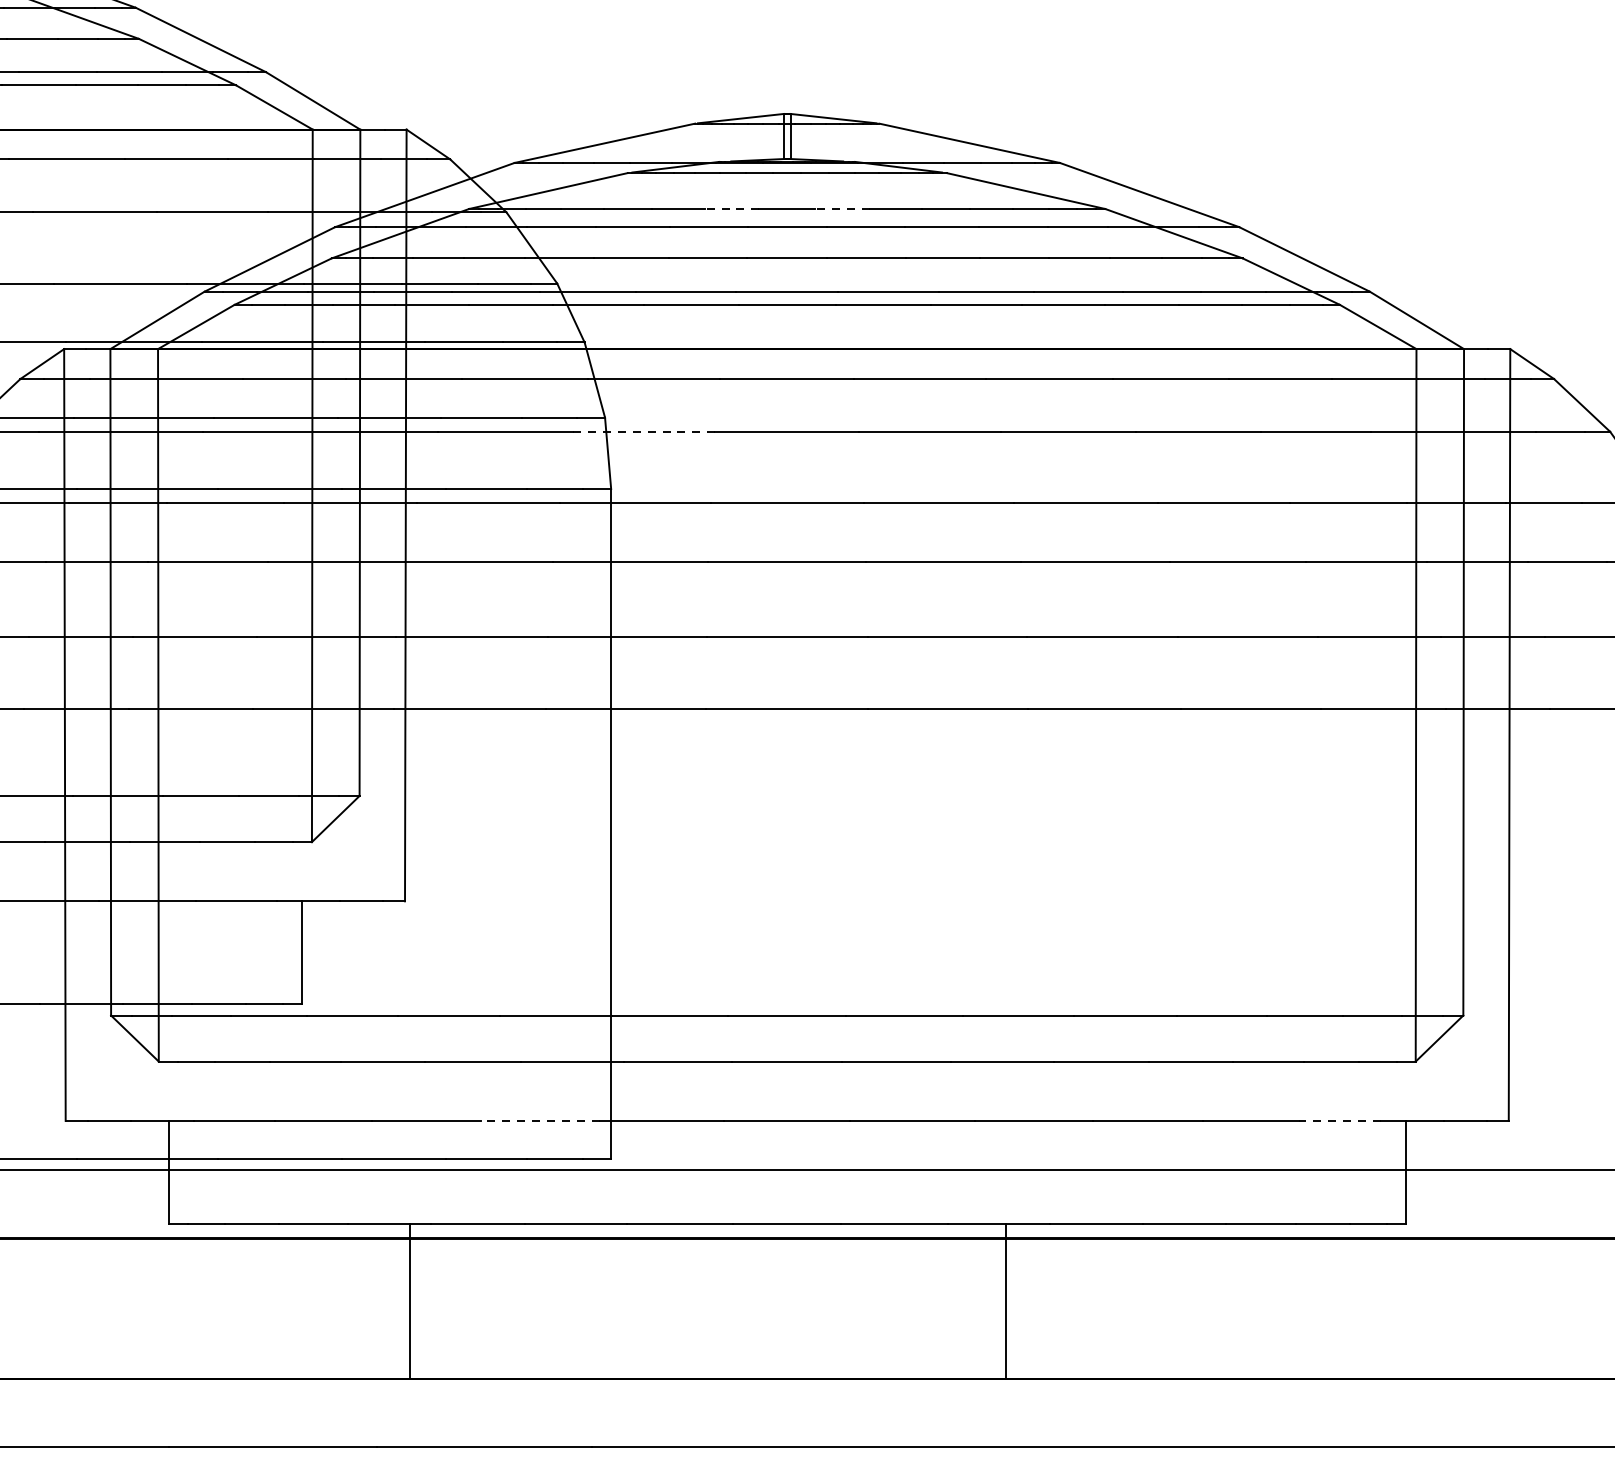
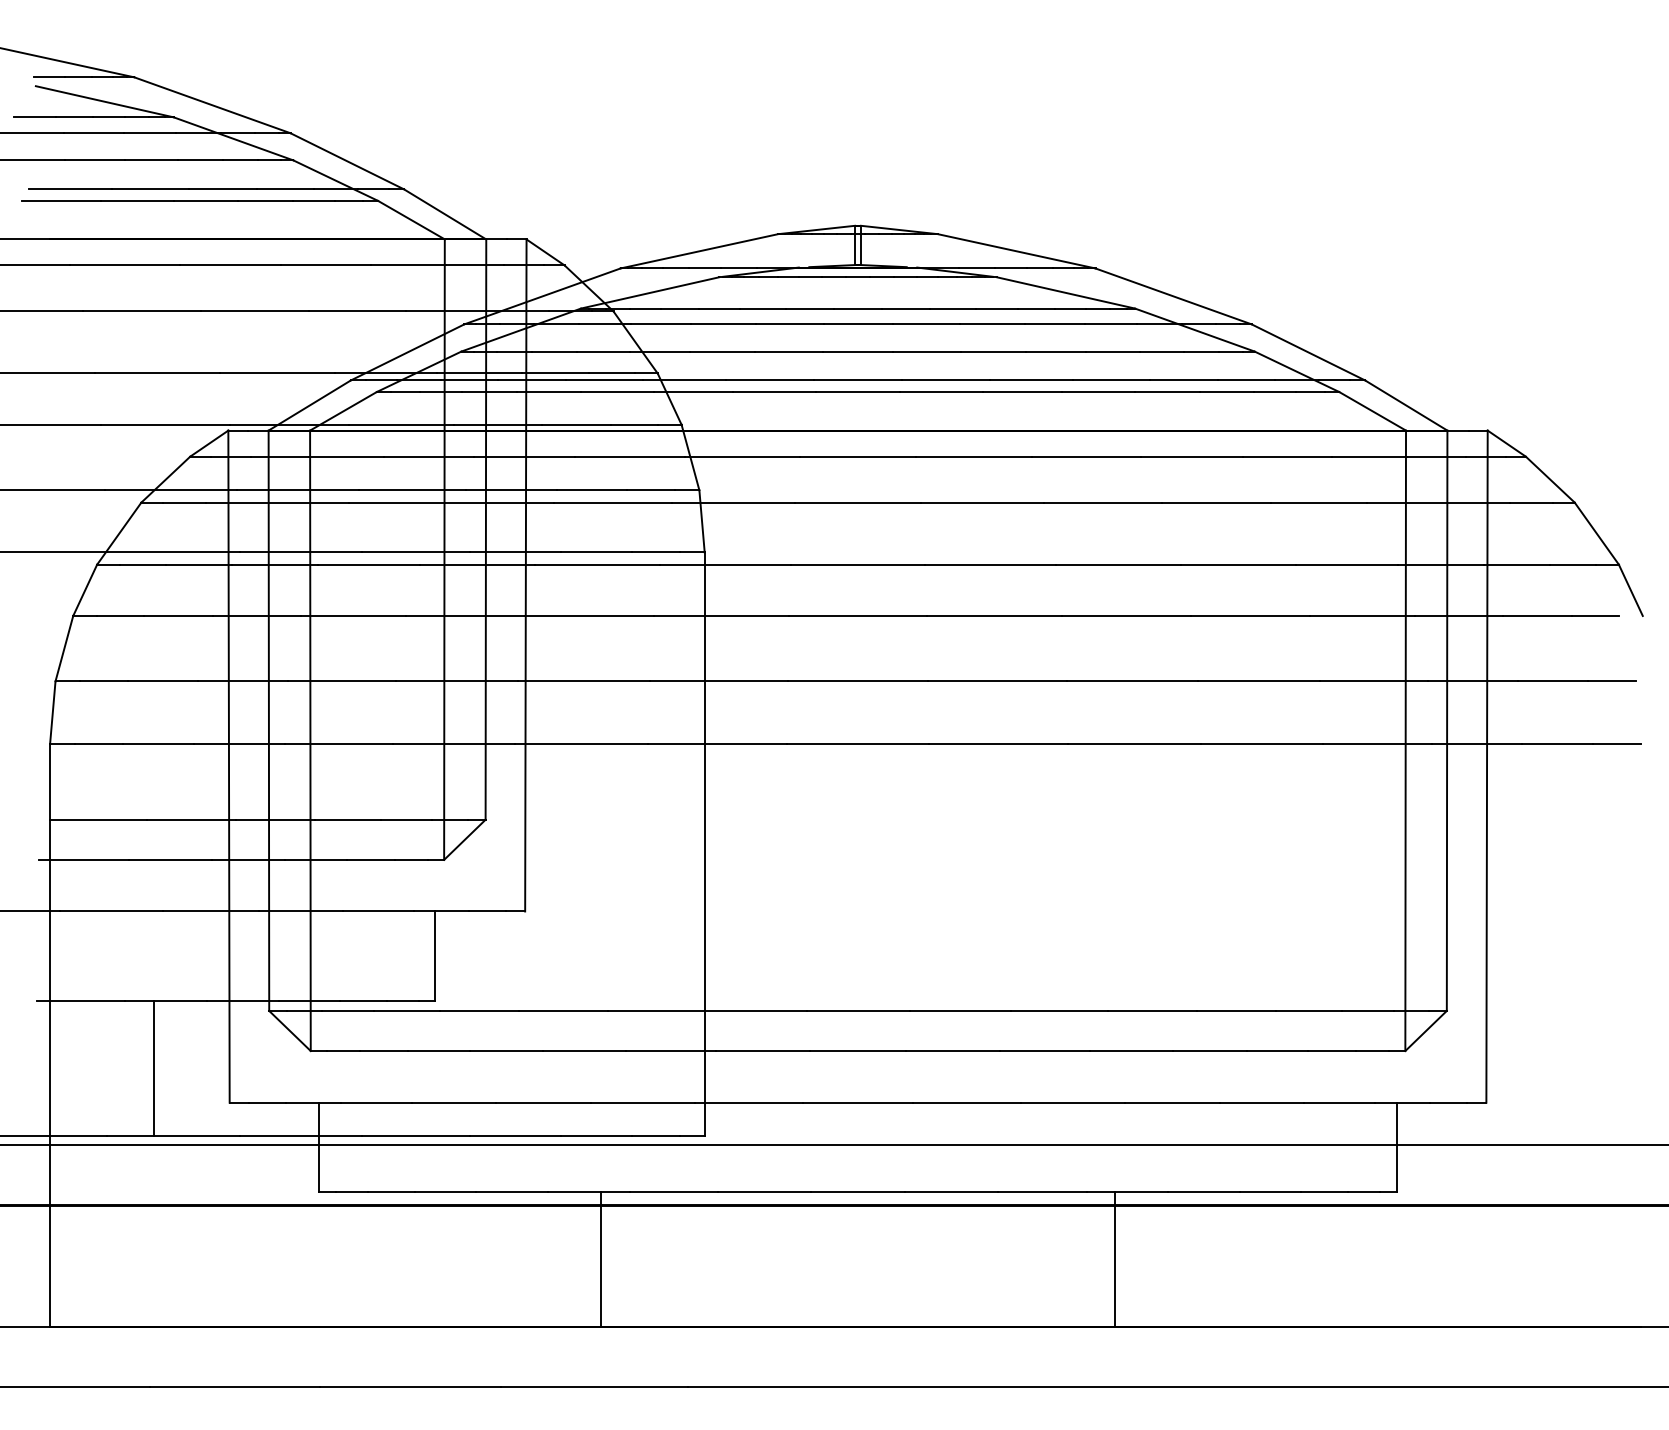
line: (731, 208) -> (809, 308), dashed -> solid
line: (842, 208) -> (906, 308), dashed -> solid
line: (644, 431) -> (733, 502), dashed -> solid
line: (540, 1120) -> (643, 1102), dashed -> solid
line: (1338, 1120) -> (1338, 1102), dashed -> solid
line: (409, 1300) -> (600, 1259), moved
line: (1005, 1300) -> (1115, 1259), moved

